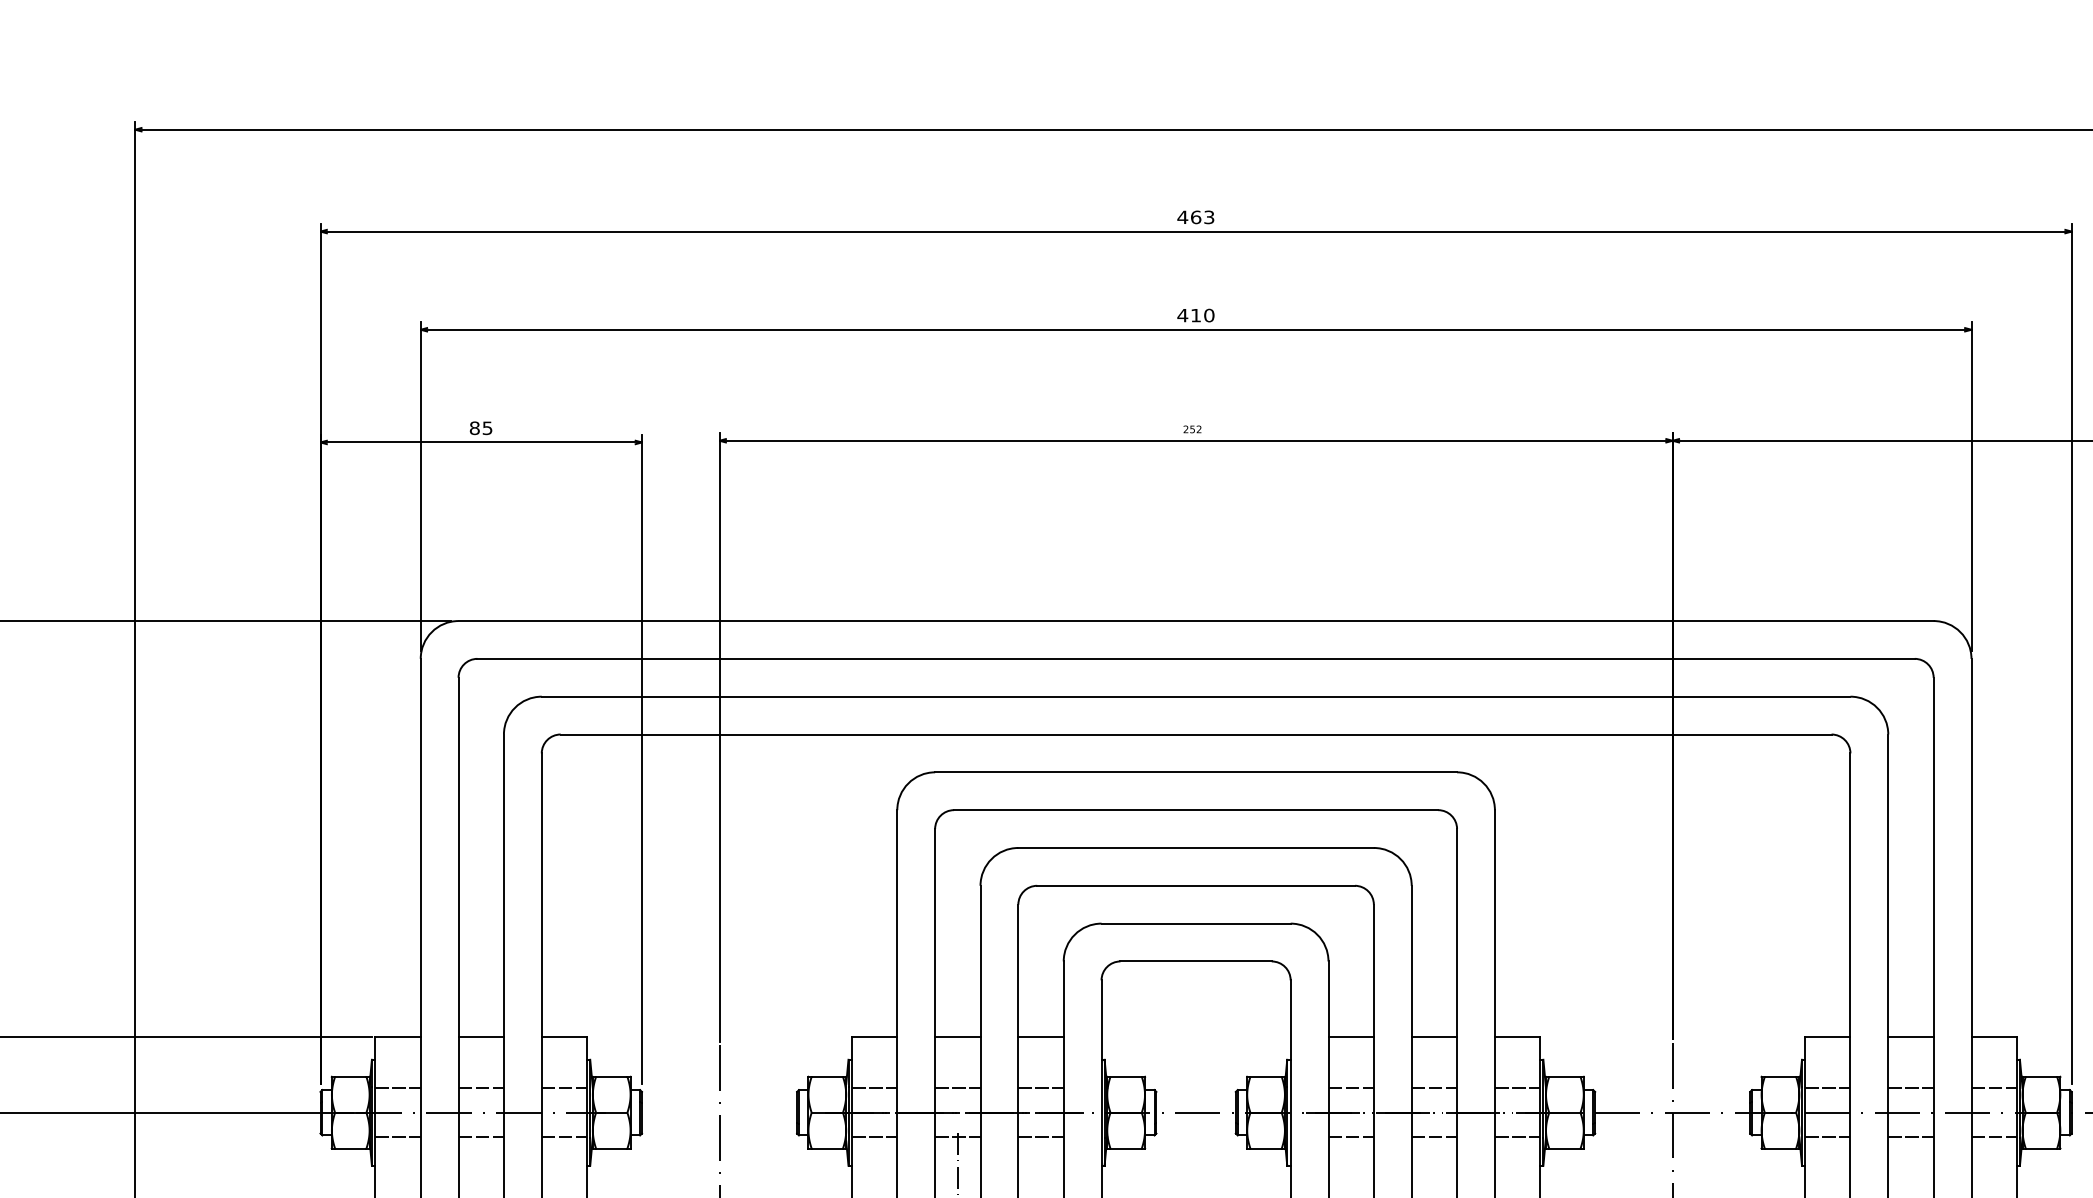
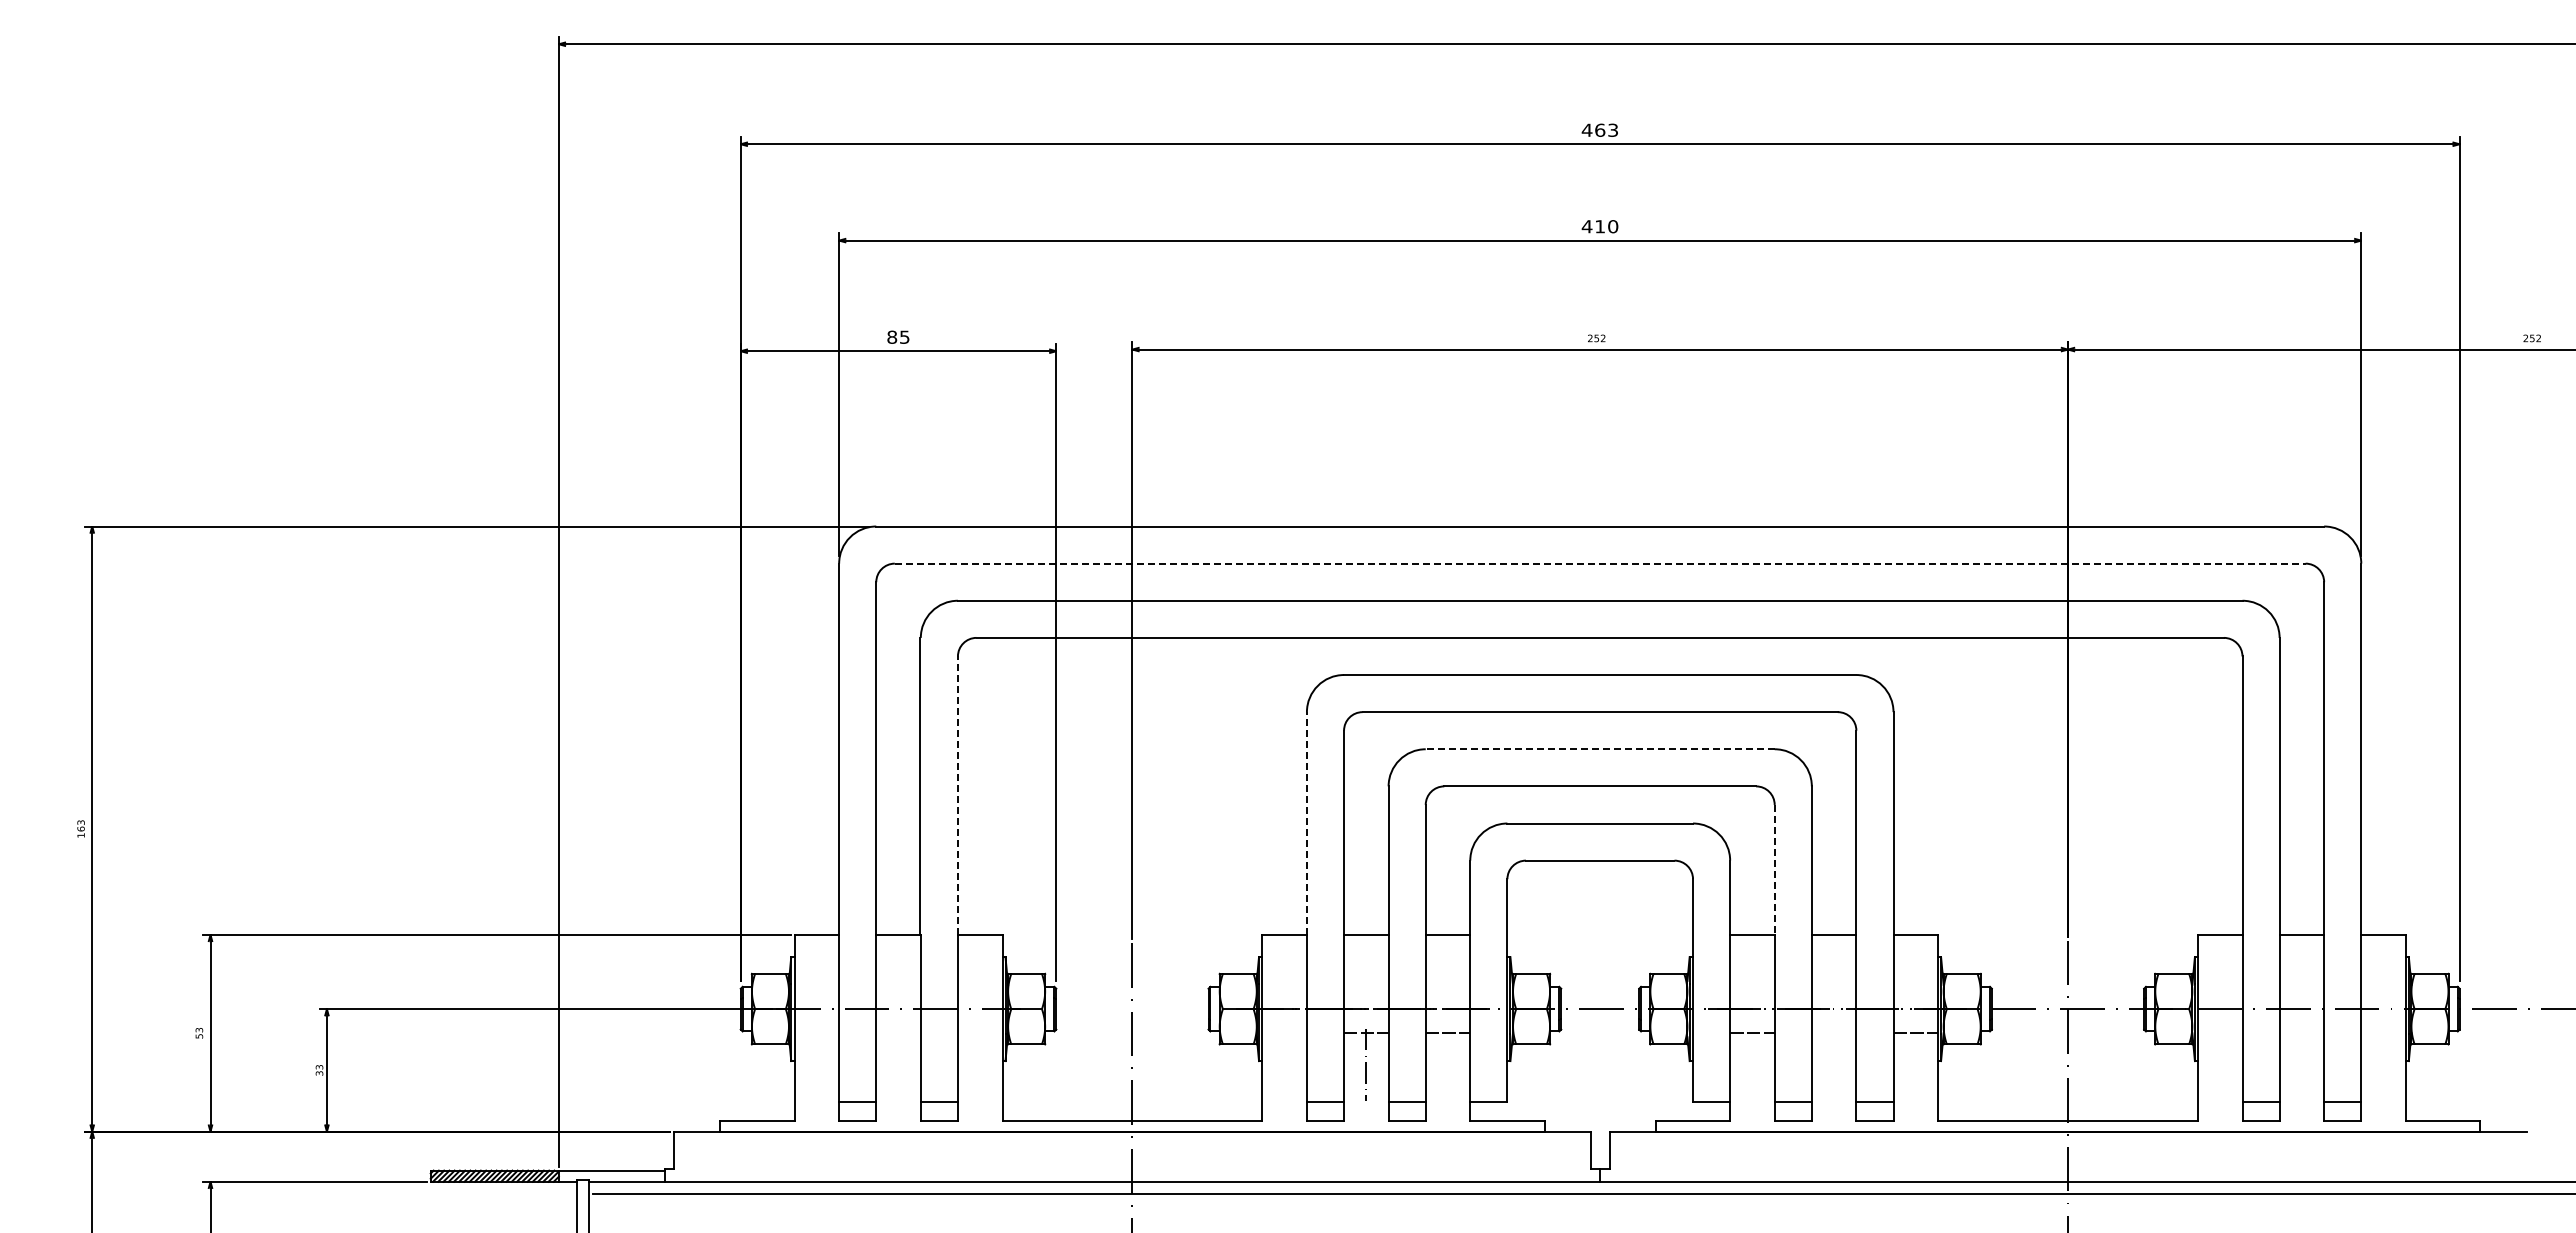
line: (1196, 658) -> (1600, 563), solid -> dashed
line: (1195, 848) -> (1599, 749), solid -> dashed
line: (541, 895) -> (957, 795), solid -> dashed
line: (896, 923) -> (1306, 823), solid -> dashed
line: (1373, 970) -> (1774, 869), solid -> dashed
line: (397, 1088) -> (816, 985), removed
line: (481, 1088) -> (898, 985), removed
line: (563, 1088) -> (979, 985), removed
line: (874, 1088) -> (1284, 985), removed
line: (957, 1088) -> (1366, 985), removed
line: (1040, 1088) -> (1447, 985), removed
line: (1351, 1088) -> (1752, 985), removed
line: (1433, 1088) -> (1833, 985), removed
line: (1517, 1088) -> (1915, 985), removed
line: (1827, 1088) -> (2219, 985), removed
line: (1910, 1088) -> (2301, 985), removed
line: (1994, 1088) -> (2383, 985), removed
line: (397, 1137) -> (816, 1033), removed
line: (481, 1137) -> (898, 1033), removed
line: (563, 1137) -> (979, 1033), removed
line: (874, 1137) -> (1284, 1033), removed
line: (1433, 1137) -> (1833, 1033), removed
line: (1827, 1137) -> (2219, 1033), removed
line: (1910, 1137) -> (2301, 1033), removed
line: (1994, 1137) -> (2383, 1033), removed

